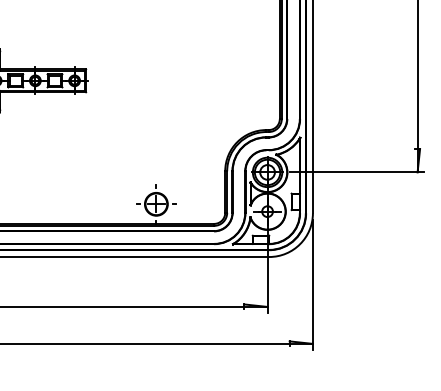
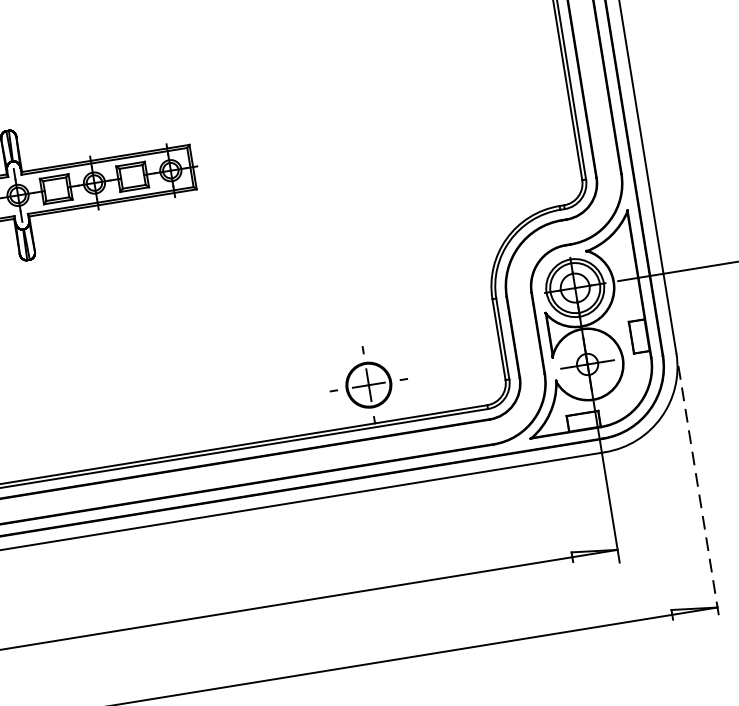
line: (312, 285) -> (698, 494), solid -> dashed

